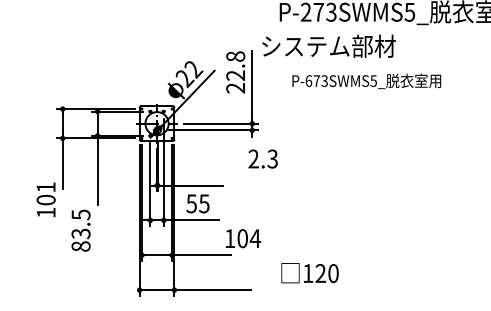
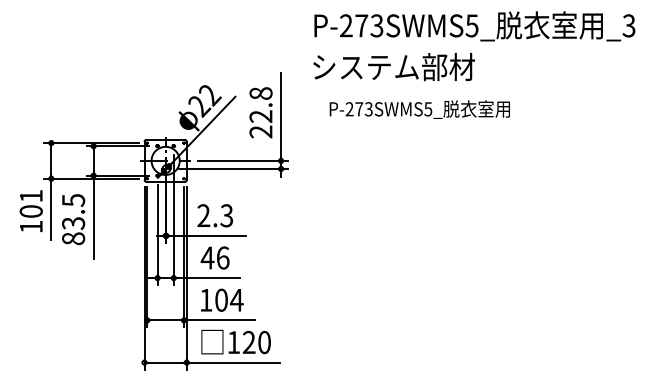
text: (328, 45) -> (393, 66), moved
text: (235, 72) -> (260, 112), moved
text: (308, 81) -> (349, 109), P-673SWMS5_ -> P-273SWMS5_
text: (262, 158) -> (214, 215), moved
text: (45, 200) -> (30, 211), moved
text: (197, 203) -> (214, 257), 55 -> 46
text: (81, 230) -> (73, 219), moved
text: (243, 238) -> (222, 299), moved
text: (309, 272) -> (235, 341), moved

